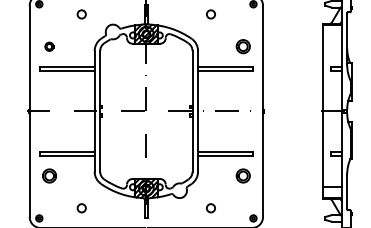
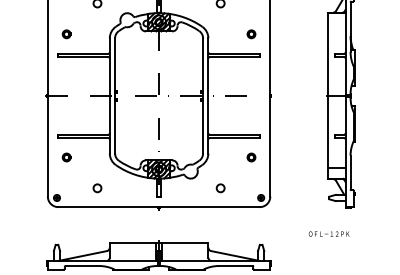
part: (243, 46) -> (251, 34), size x0.62
part: (49, 175) -> (66, 157), size x0.62
part: (243, 175) -> (251, 157), size x0.62

